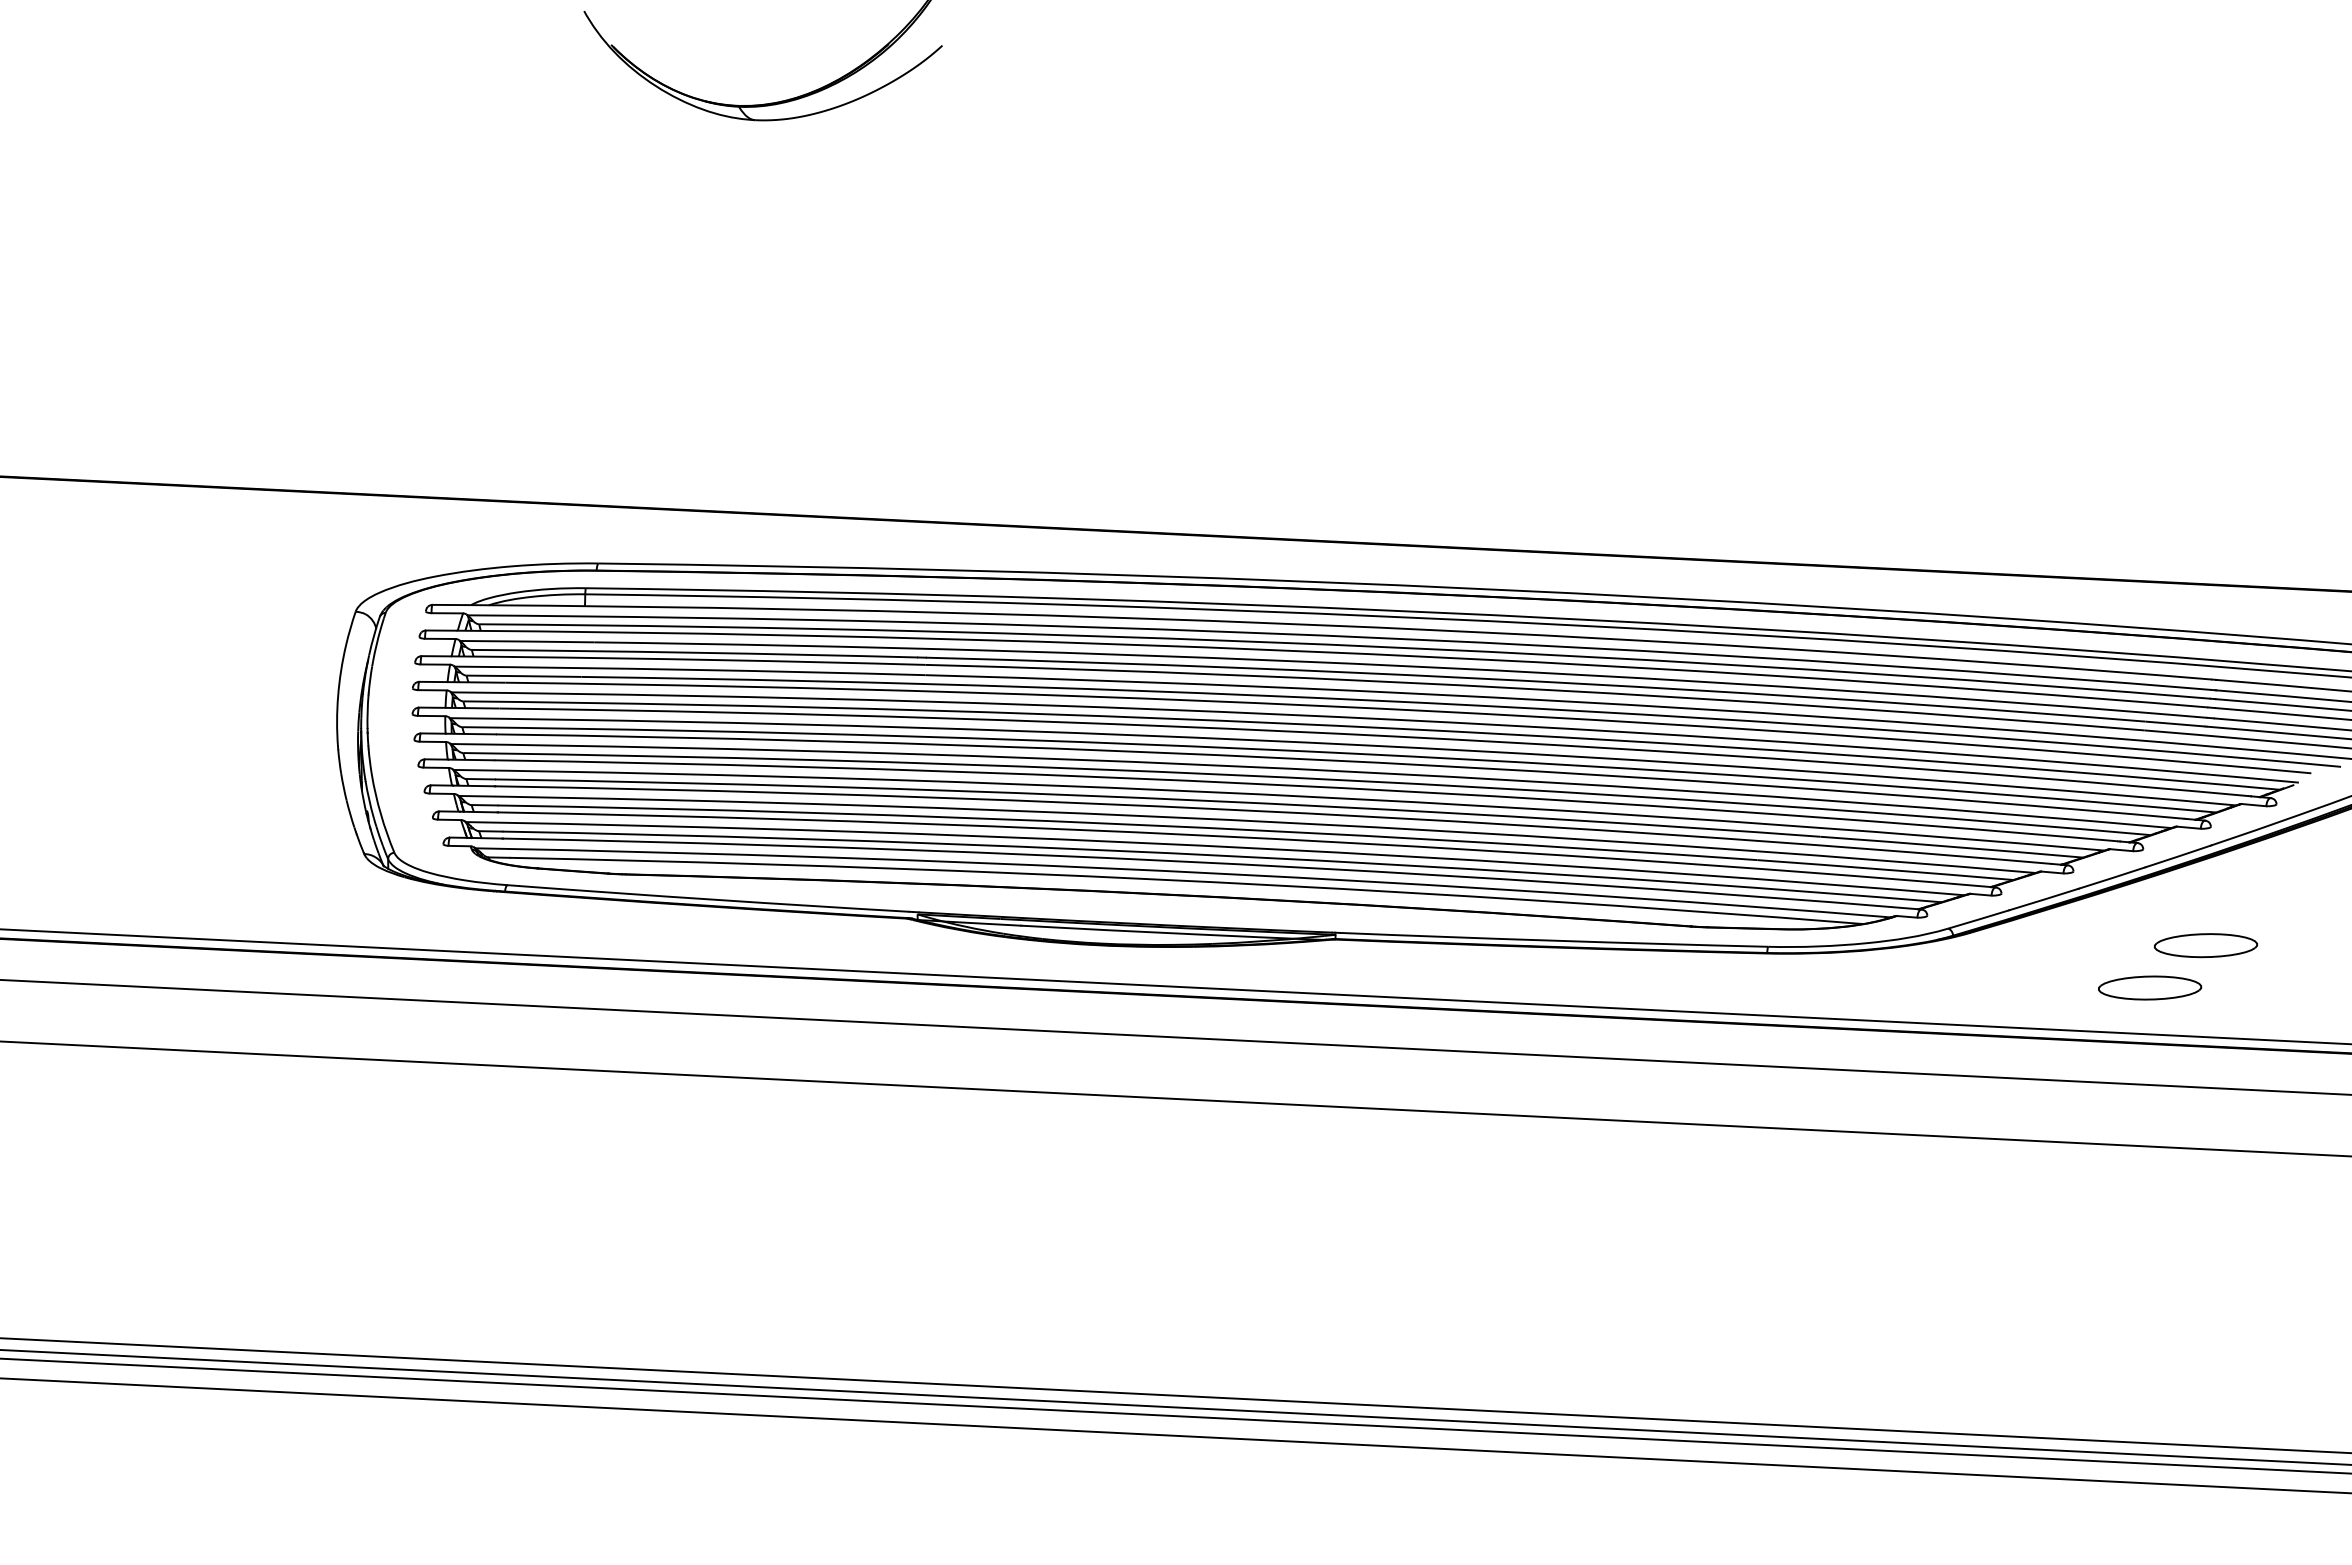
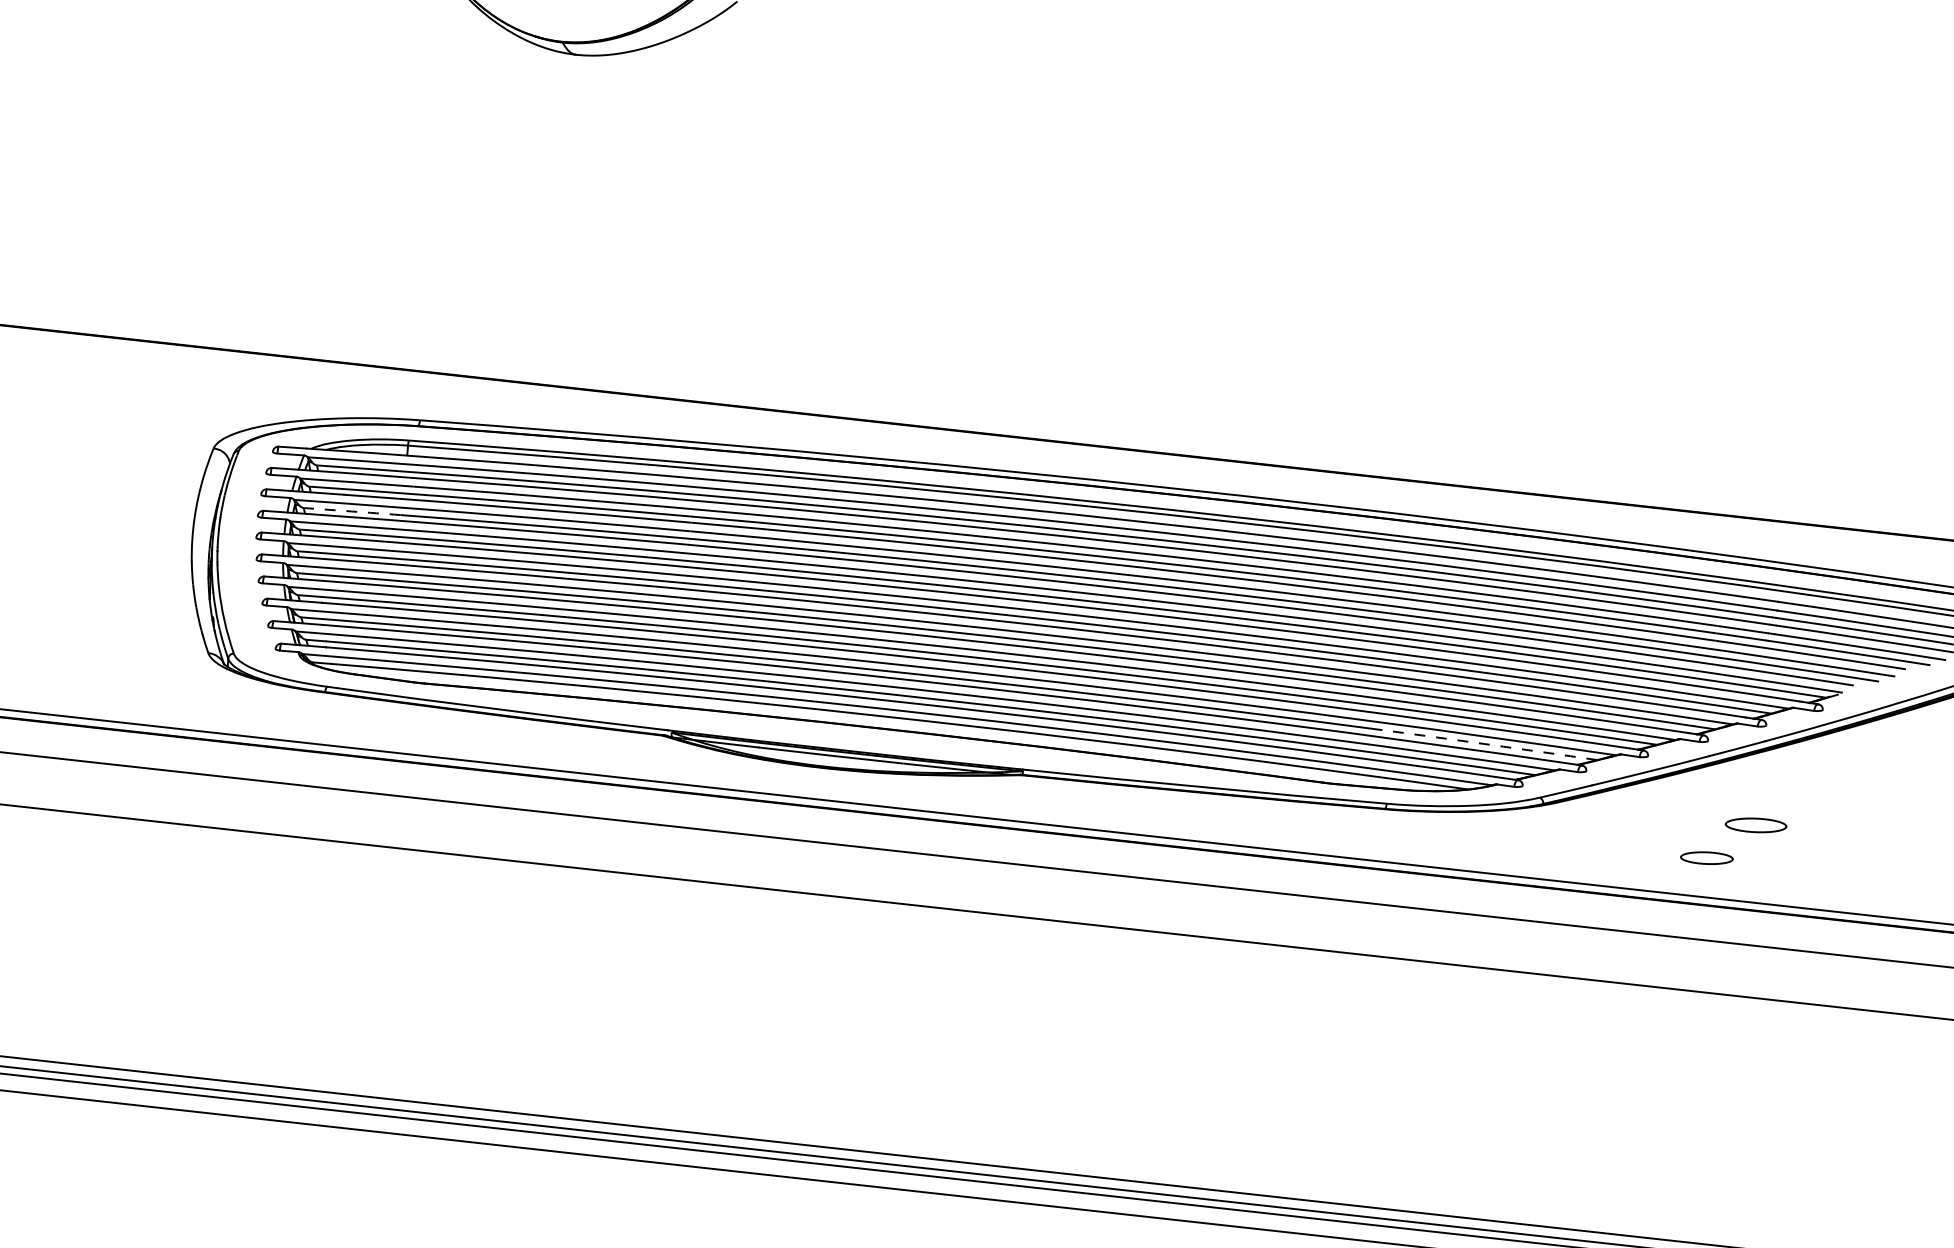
arc: (523, 676) -> (351, 511), solid -> dashed
arc: (1885, 869) -> (1489, 744), solid -> dashed
part: (2205, 945) -> (1755, 825), size x0.7
part: (2150, 987) -> (1707, 857), size x0.6

